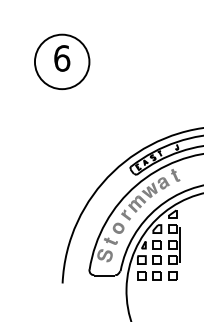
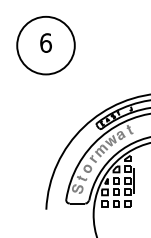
circle: (62, 61) -> (46, 45), size x1.43

